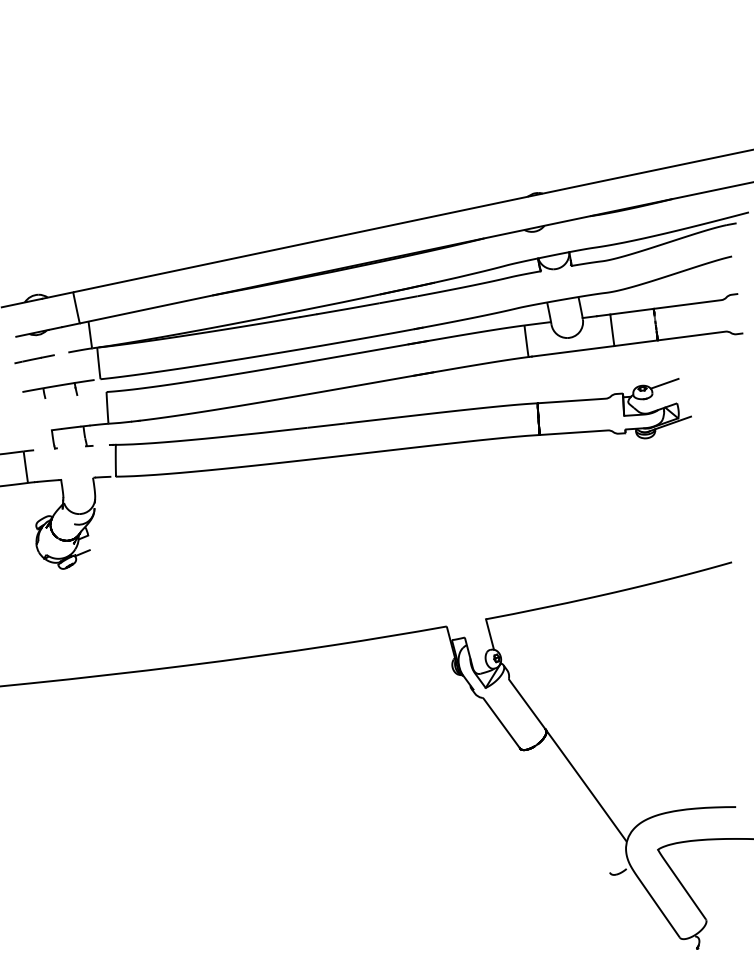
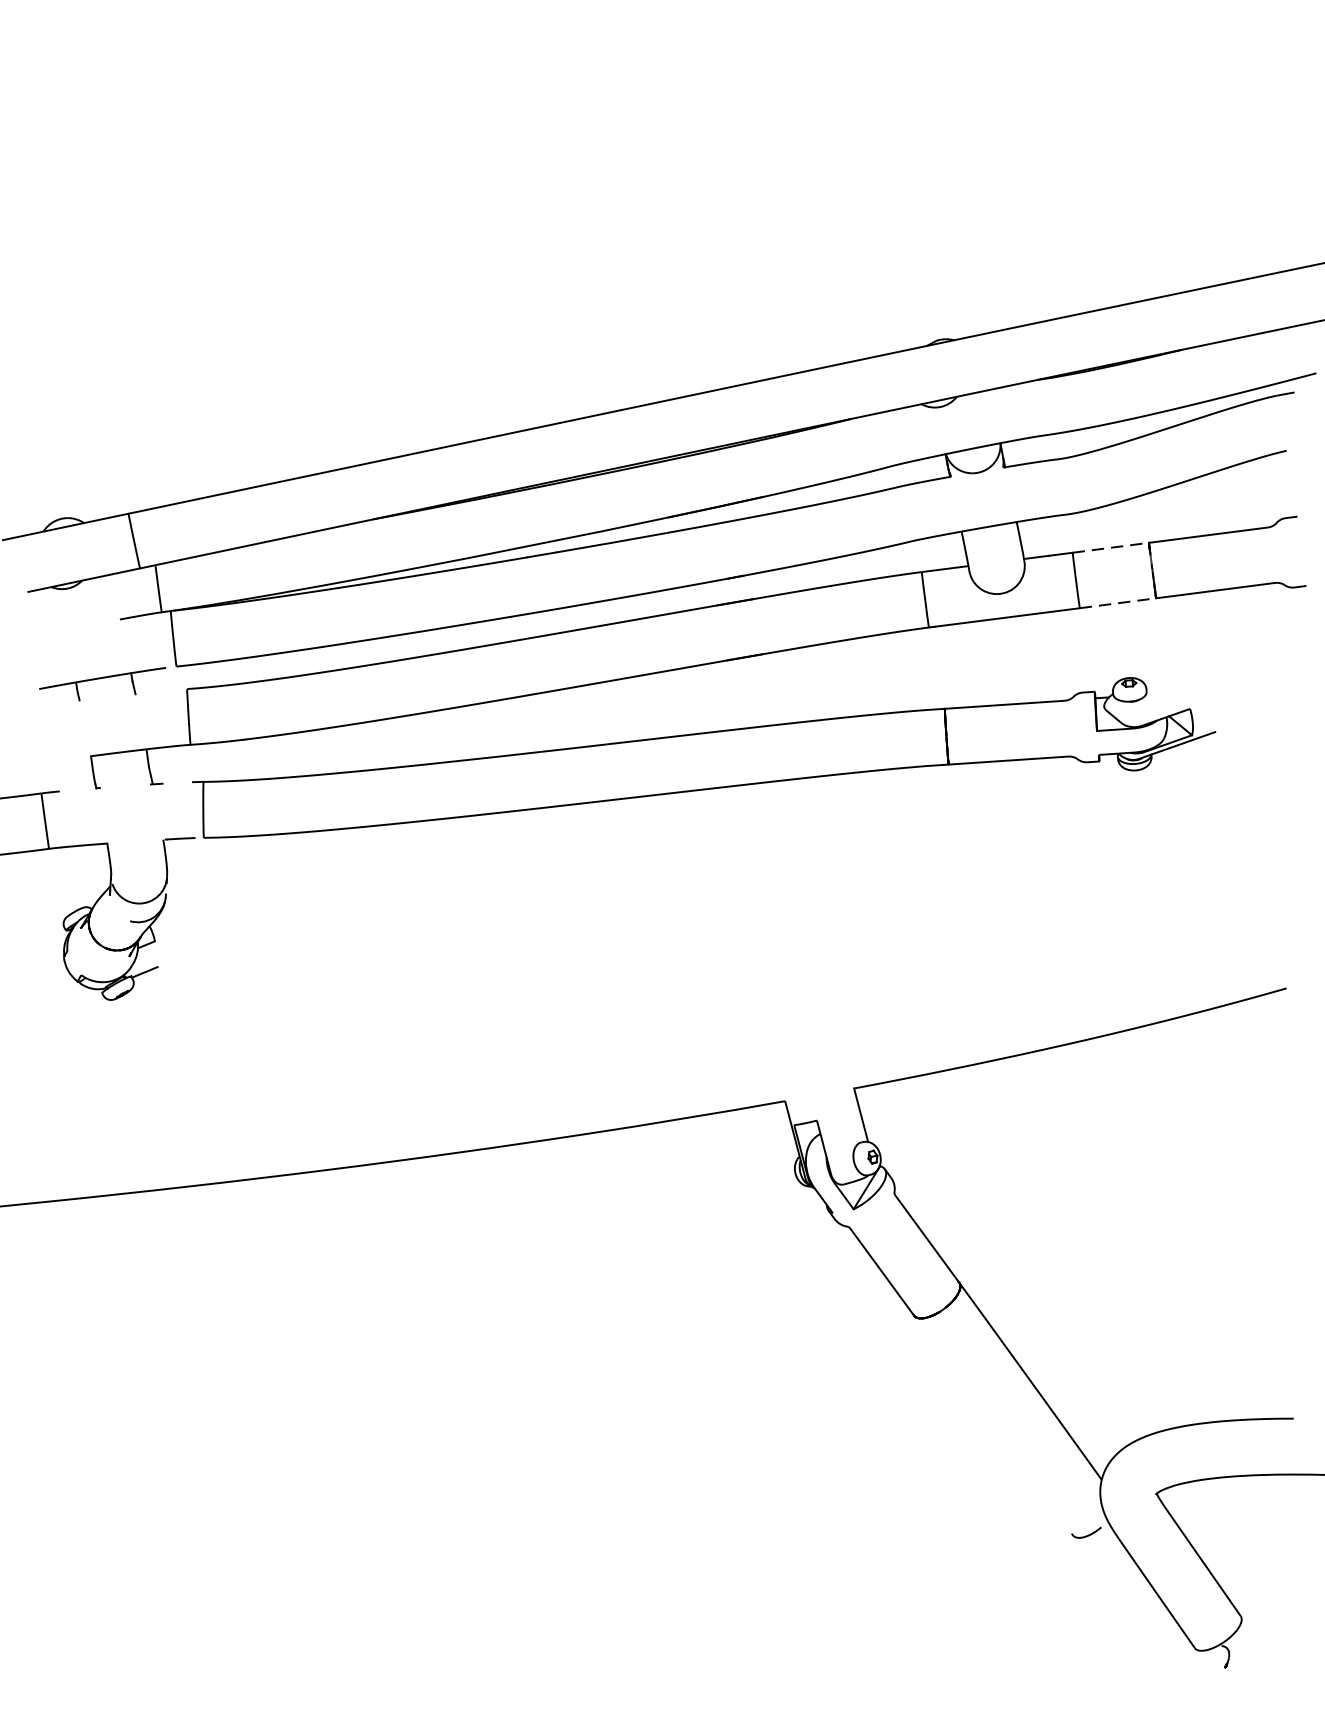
line: (632, 311) -> (1111, 547), solid -> dashed
line: (636, 343) -> (1118, 603), solid -> dashed
line: (34, 359) -> (60, 631), removed
line: (664, 383) -> (1167, 674), removed

